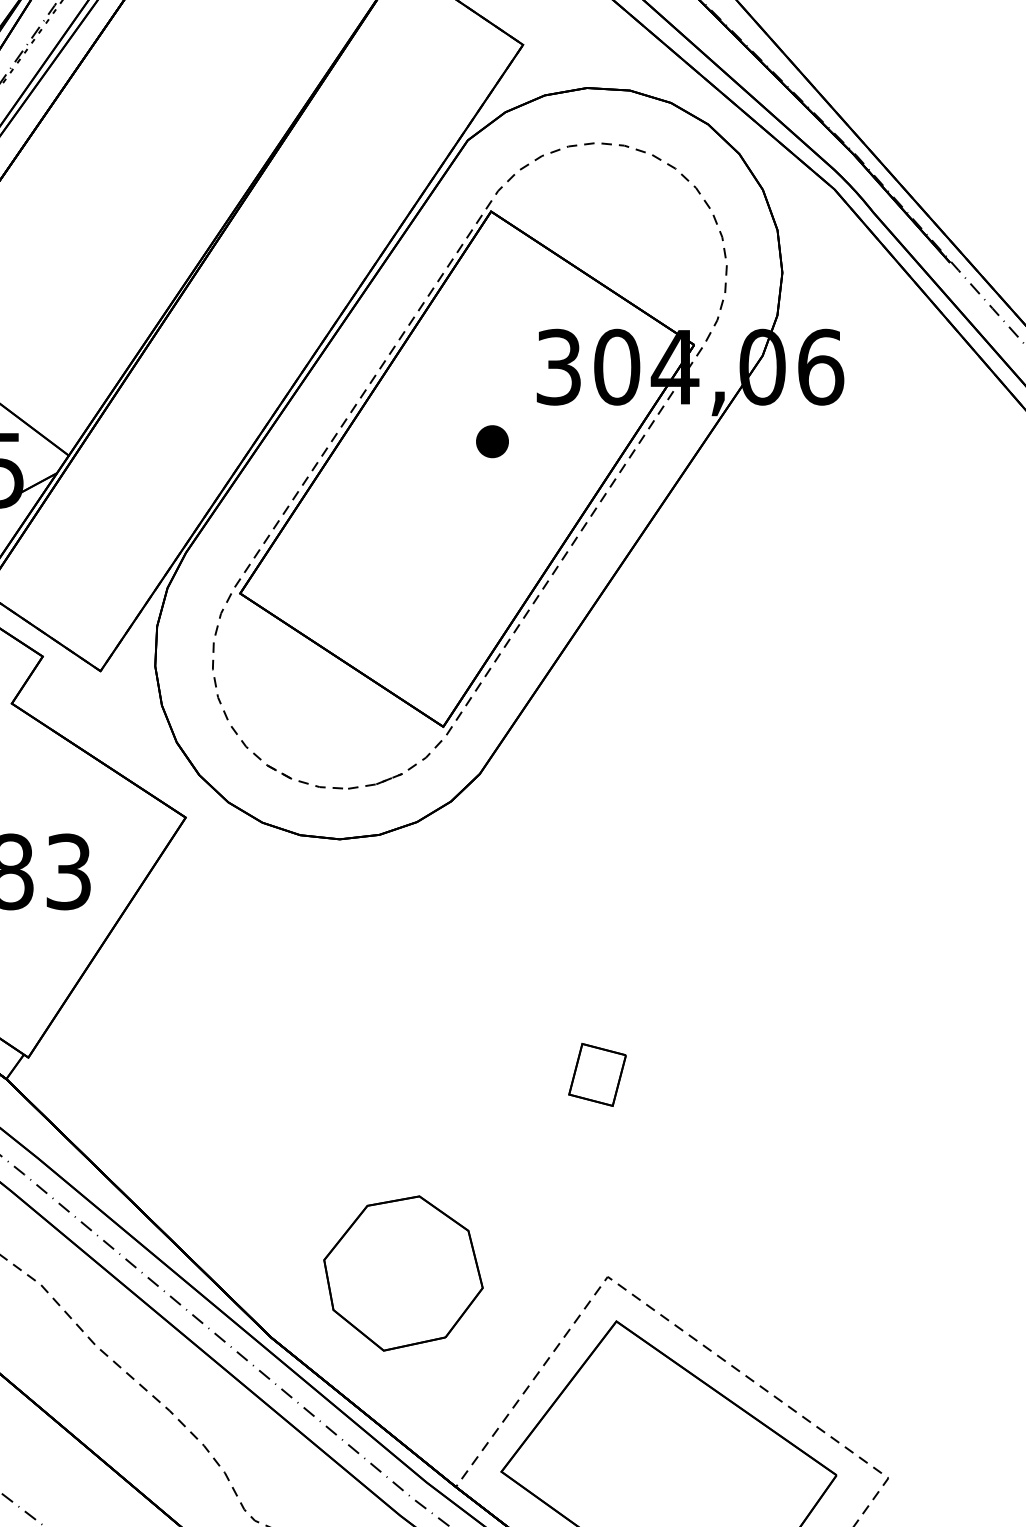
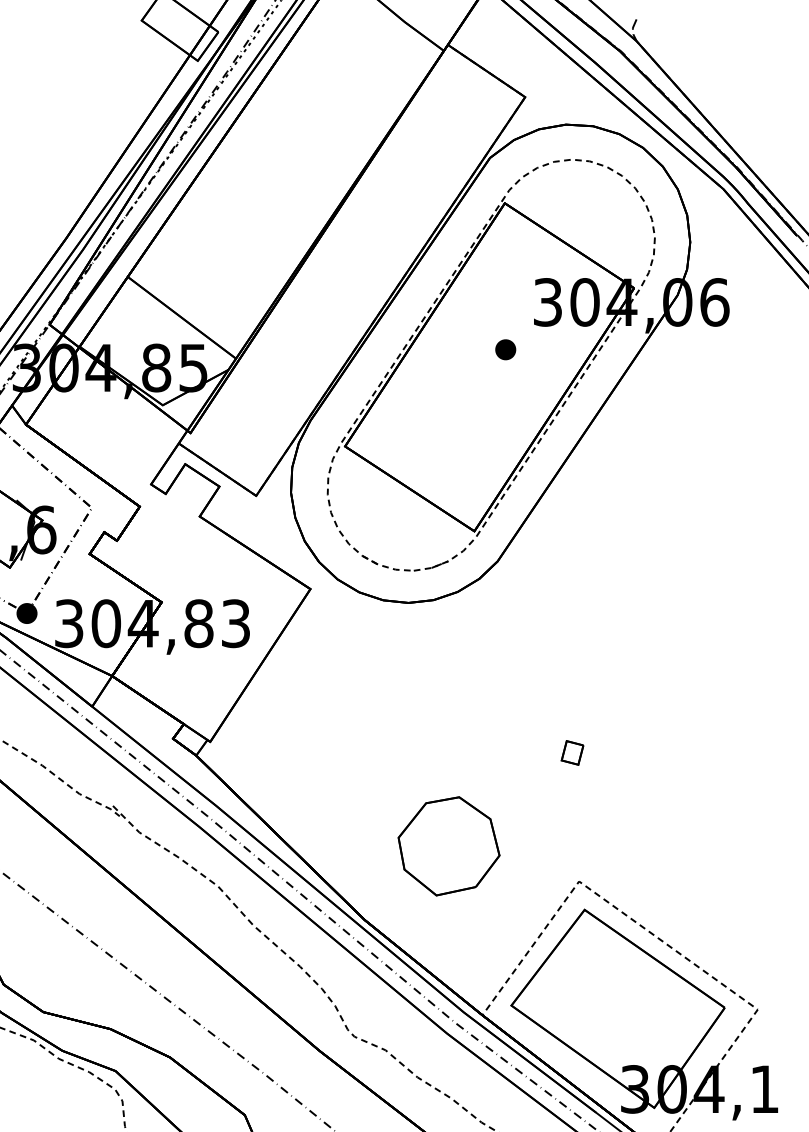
part: (597, 1074) -> (572, 752), size x0.6
part: (402, 1273) -> (448, 846), moved

